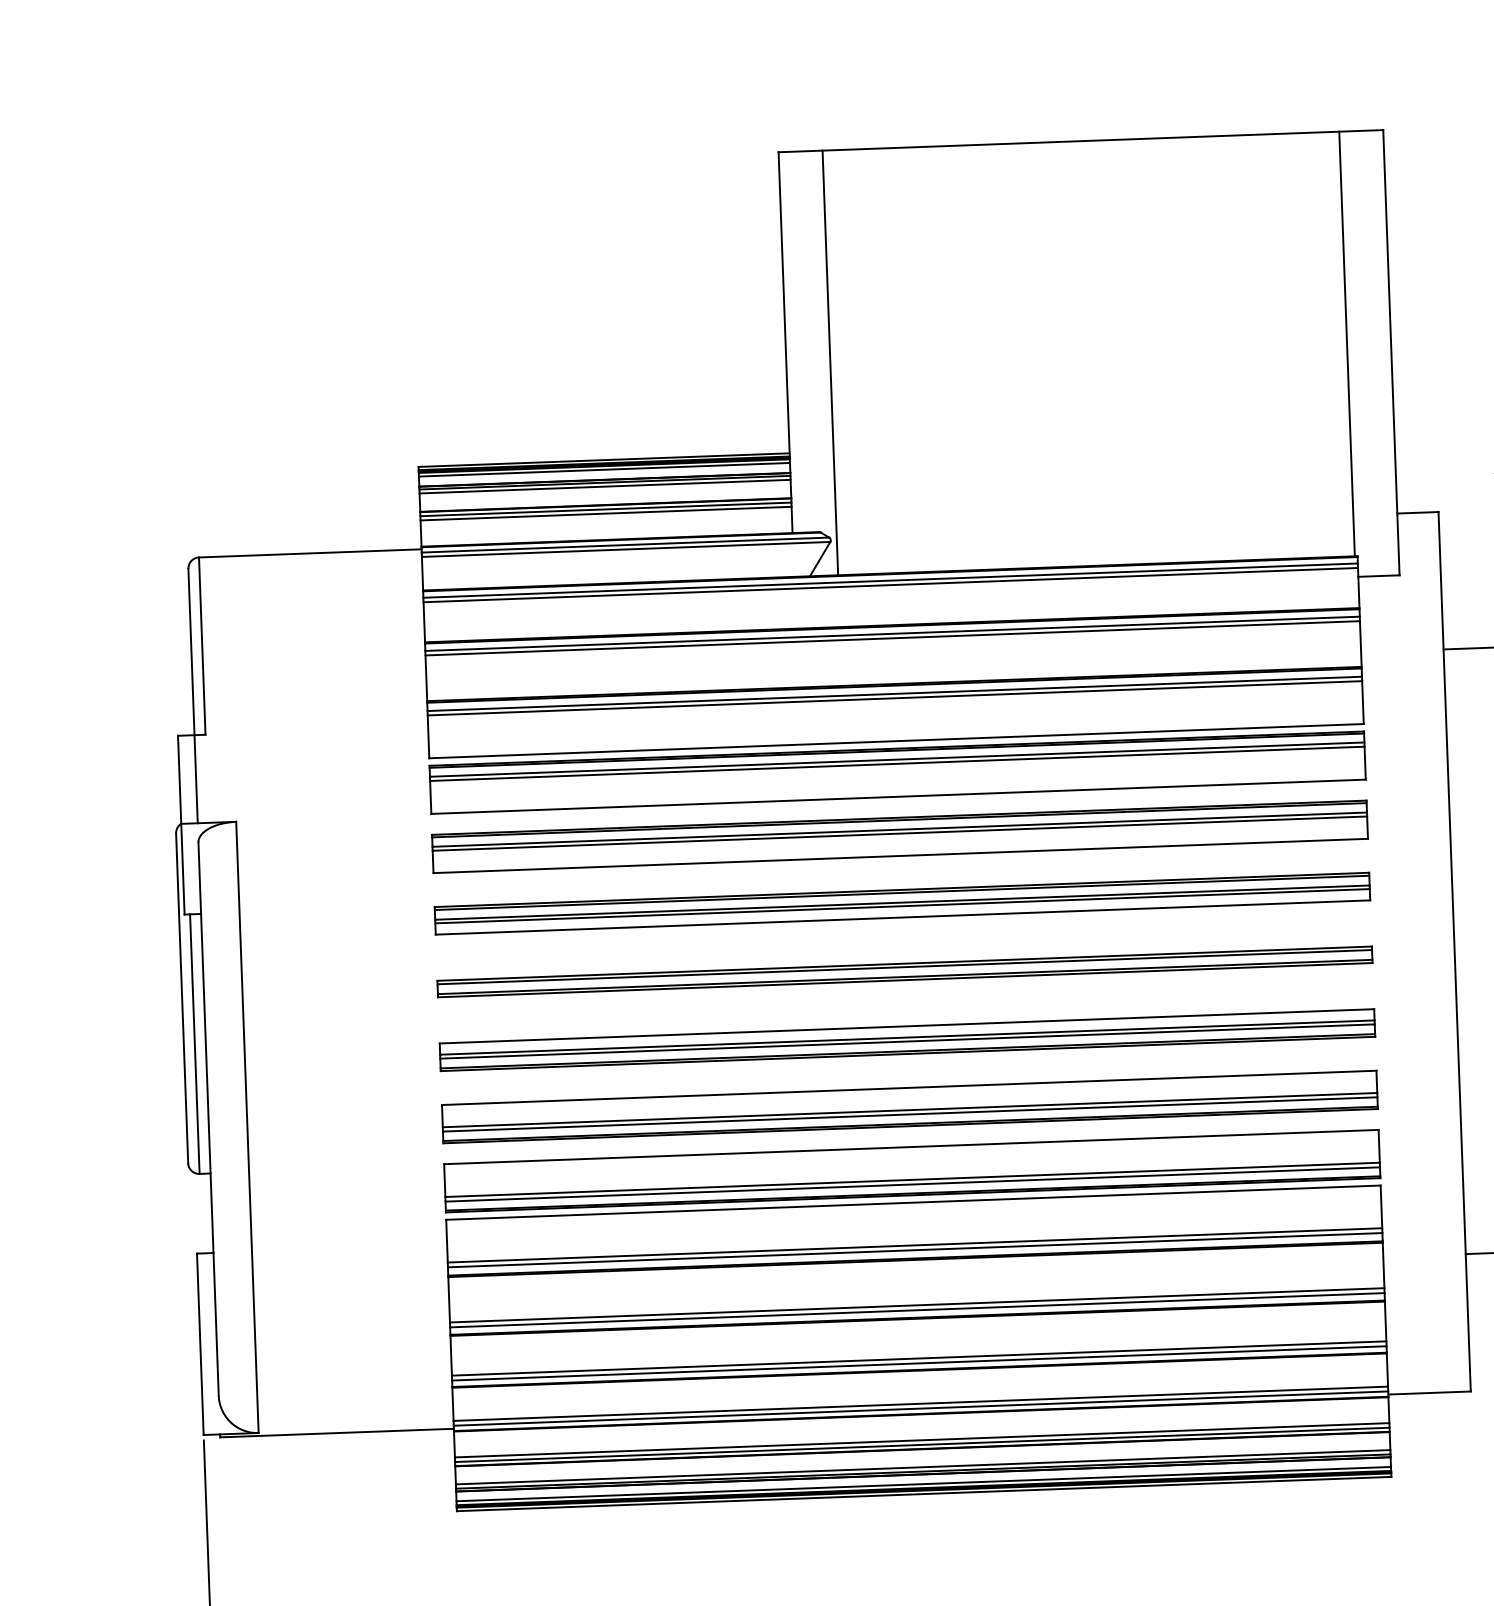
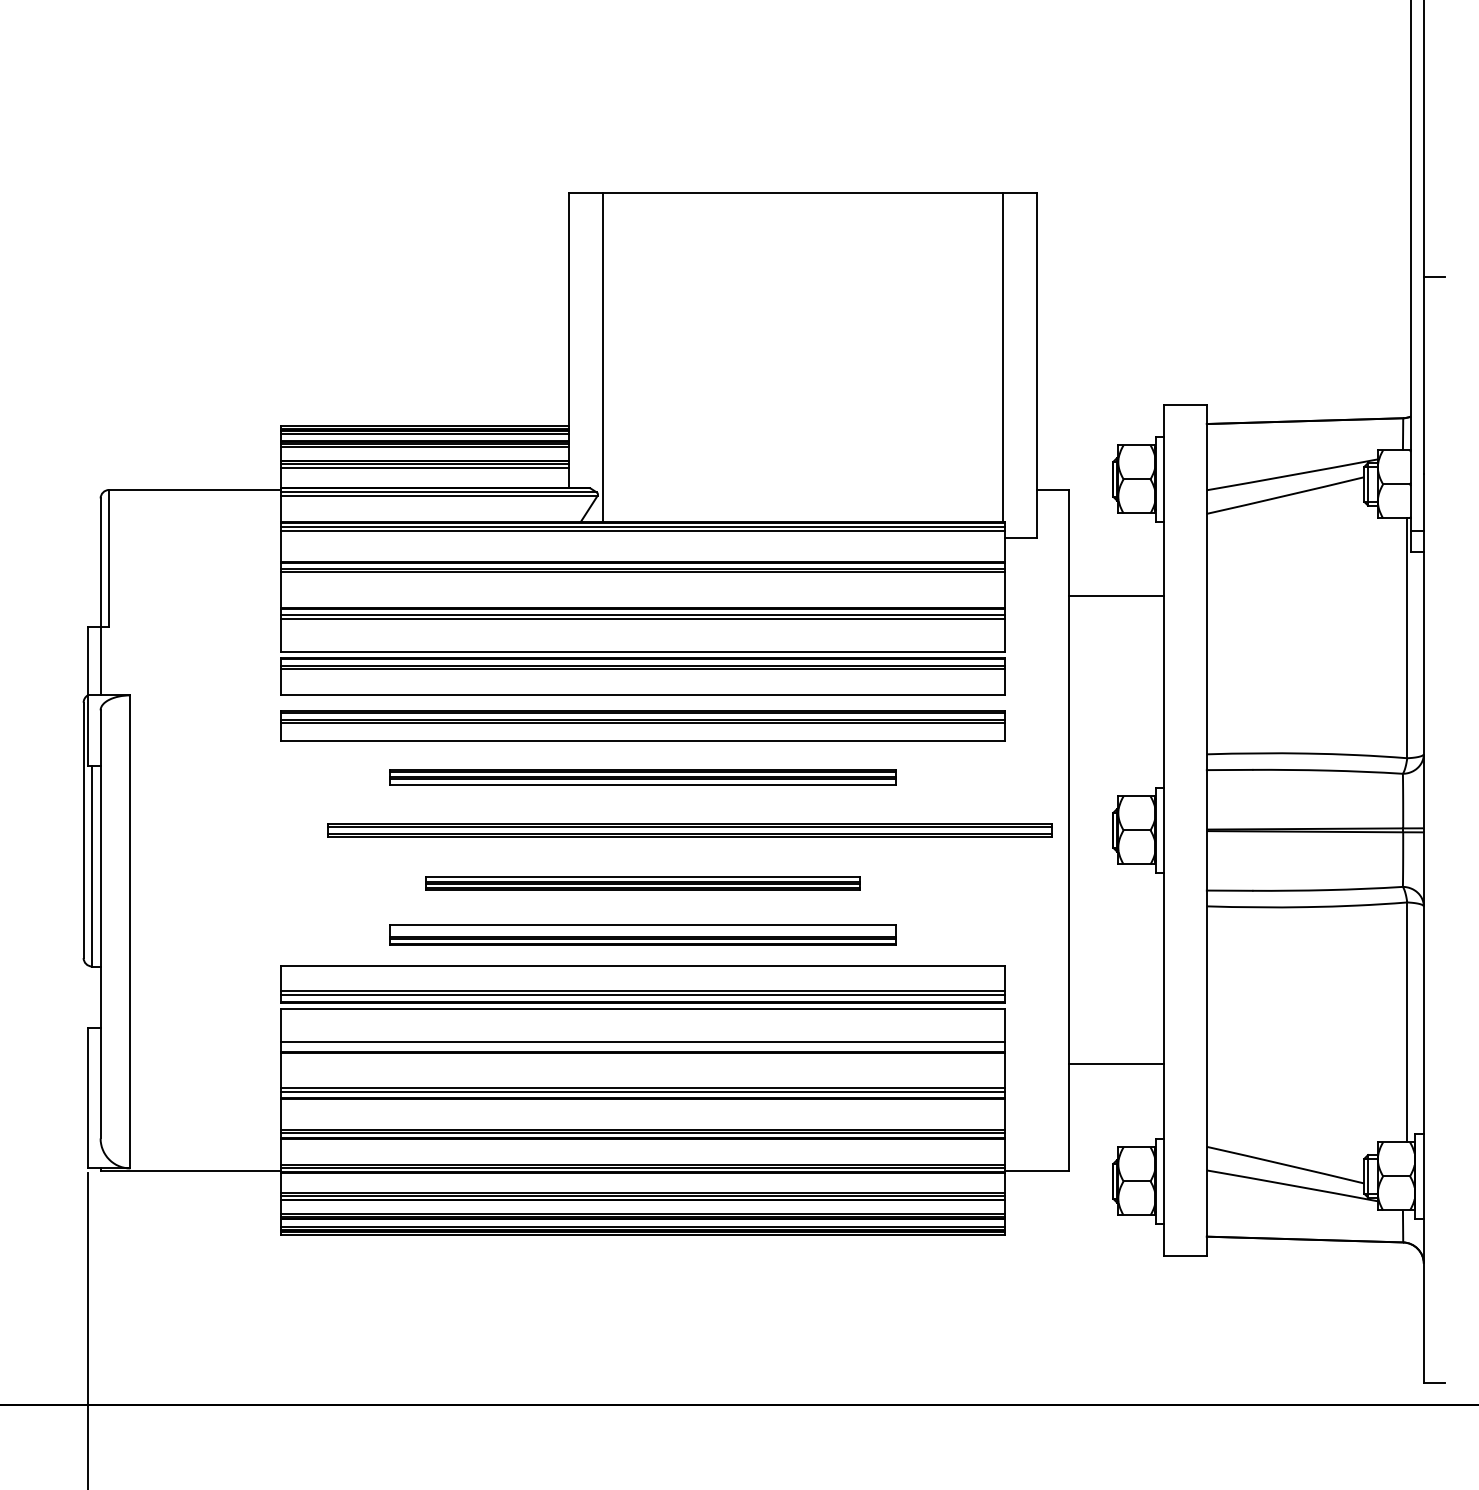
part: (901, 903) -> (642, 777), size x0.7
part: (904, 972) -> (689, 830), moved
part: (906, 1039) -> (642, 882), size x0.6
part: (909, 1106) -> (642, 934), size x0.7
line: (914, 1249) -> (642, 1045), removed

